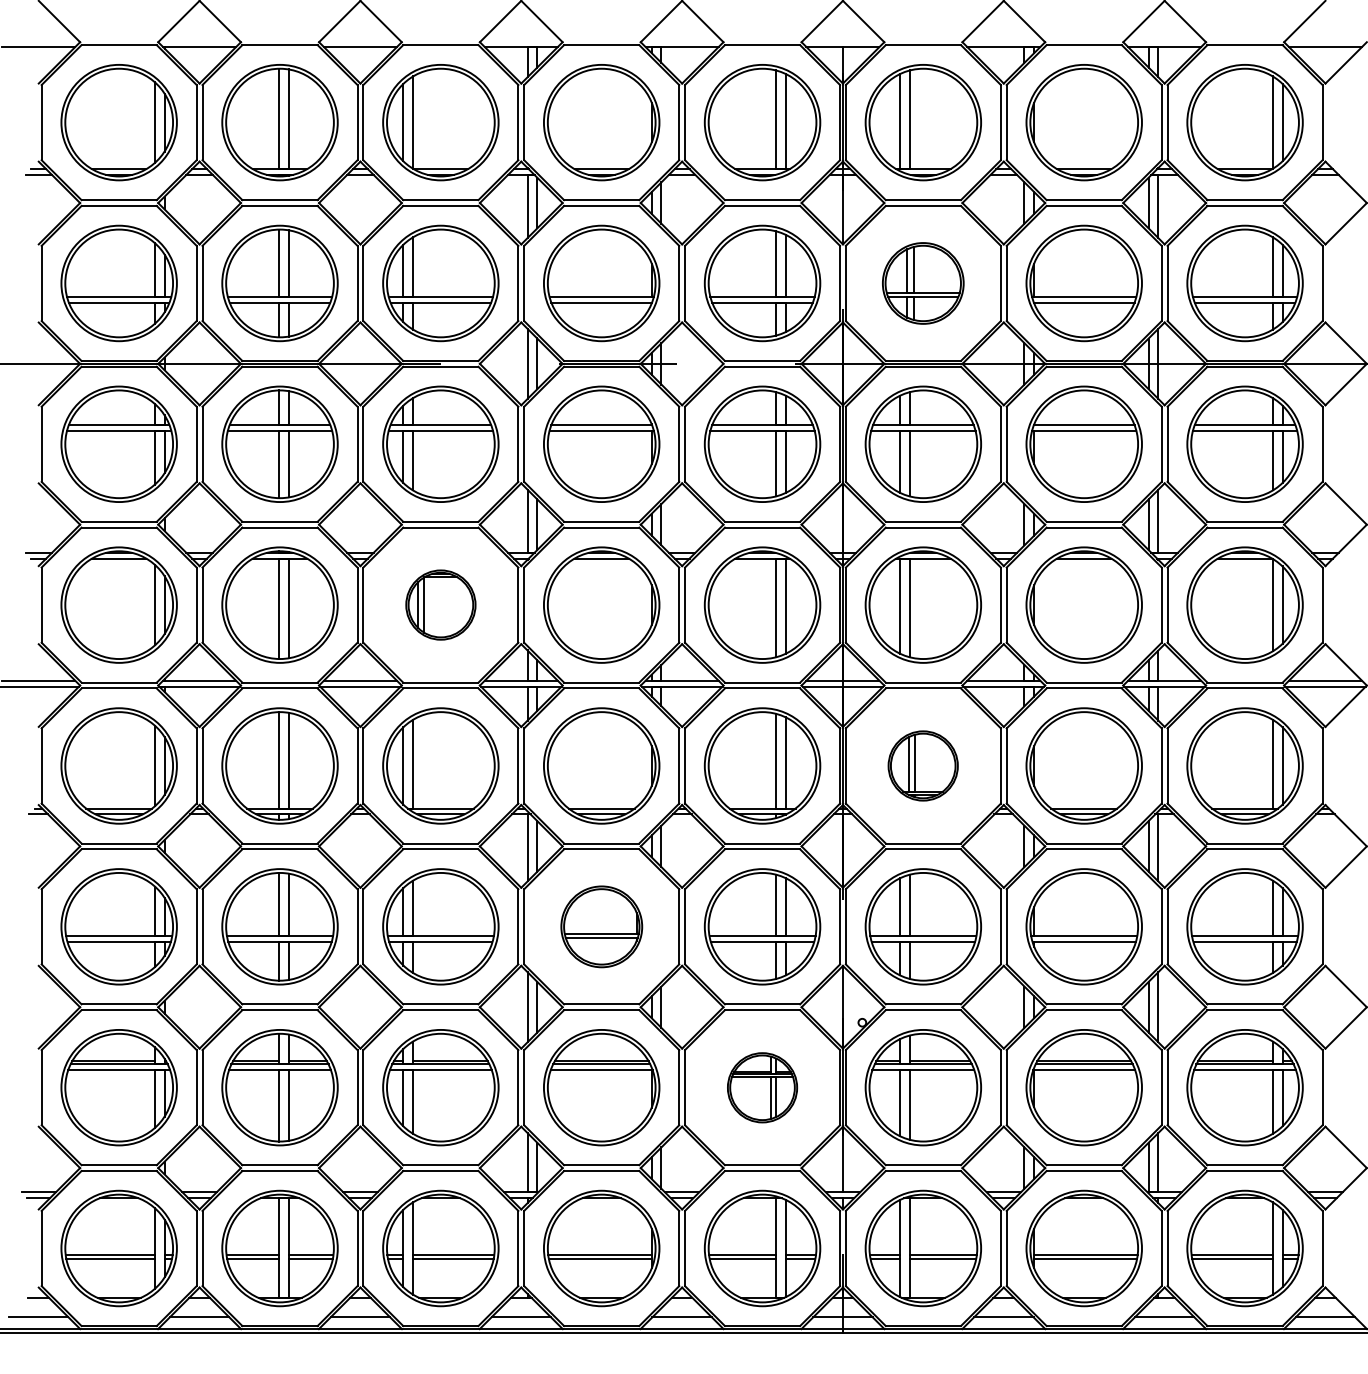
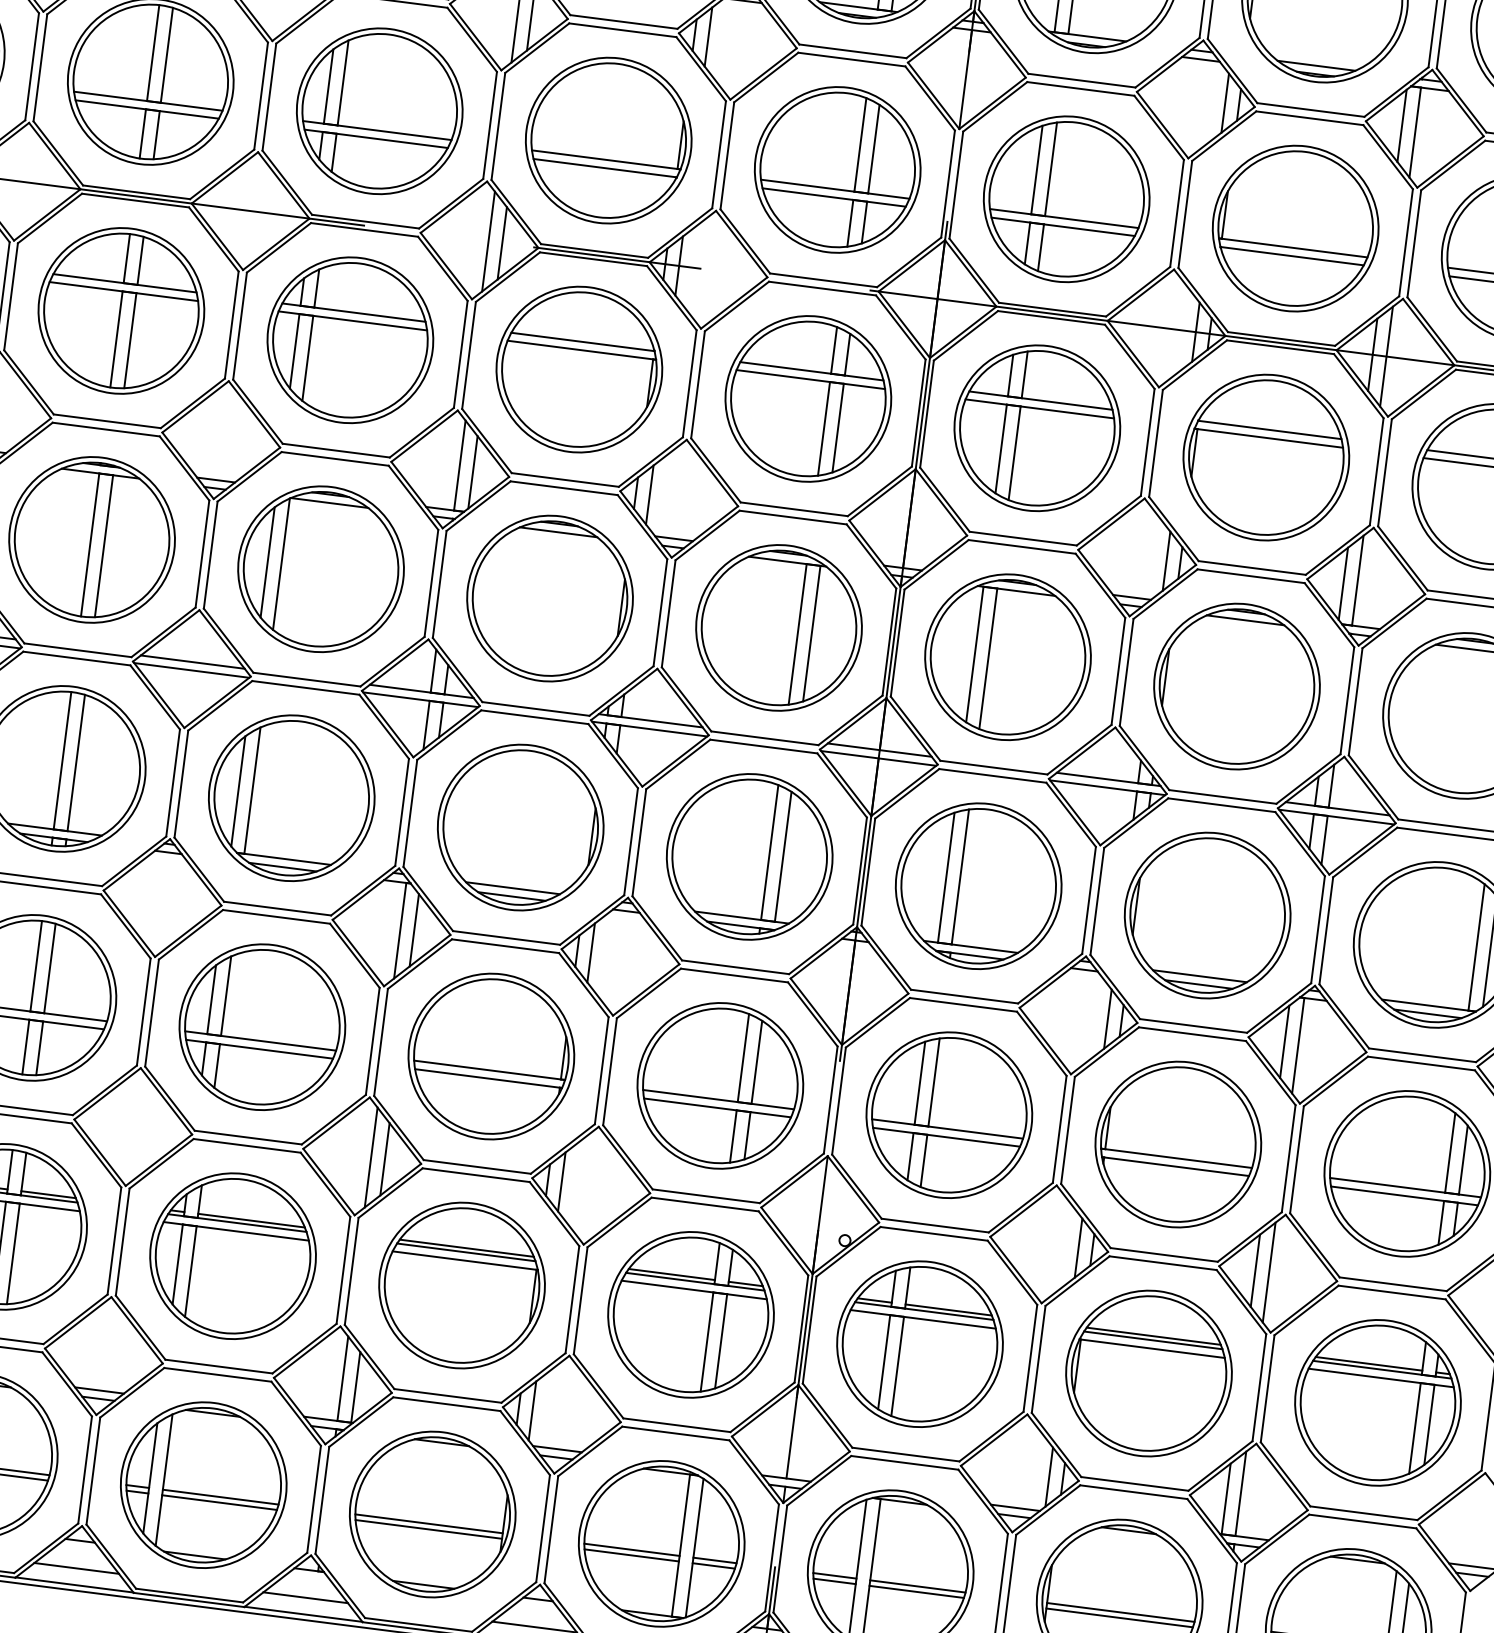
part: (922, 283) -> (1065, 199), size x1.43
part: (440, 604) -> (320, 568), size x1.67
part: (922, 765) -> (977, 885), size x1.67
part: (601, 926) -> (491, 1056), size x1.43
part: (762, 1087) -> (691, 1314), size x1.67

